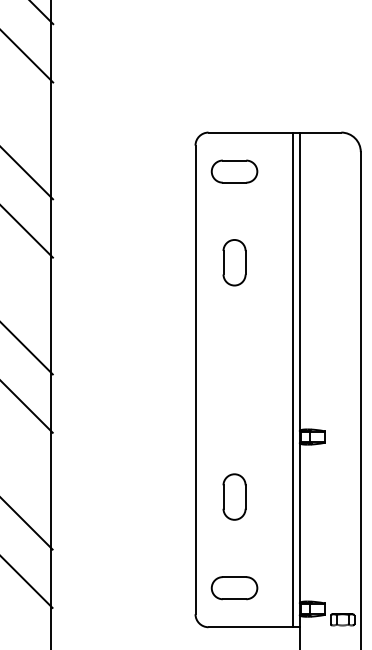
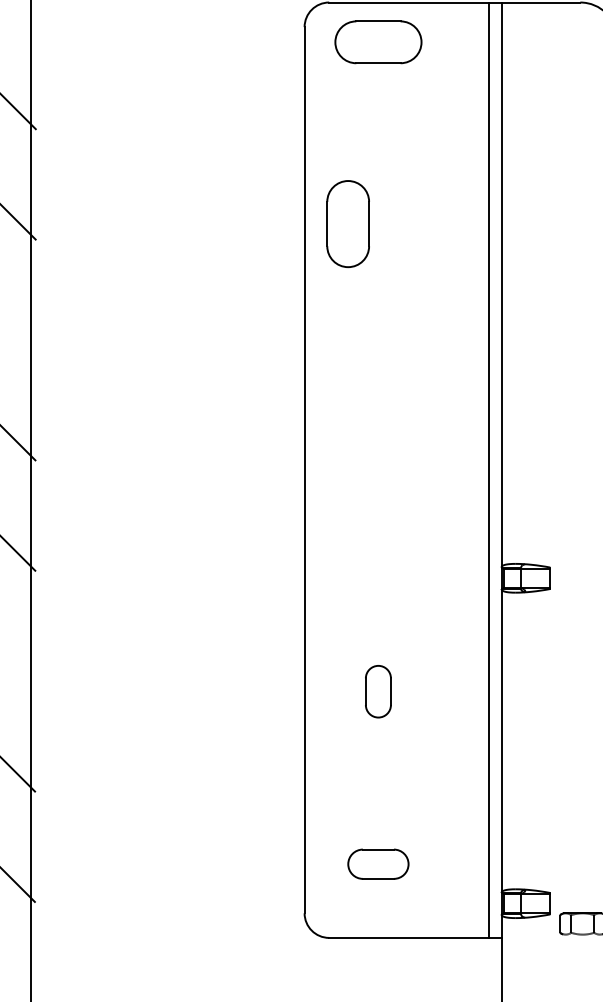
part: (234, 171) -> (378, 42), moved
part: (234, 262) -> (348, 223), moved
part: (234, 496) -> (378, 690), size x0.6
part: (234, 588) -> (378, 864), size x0.7

